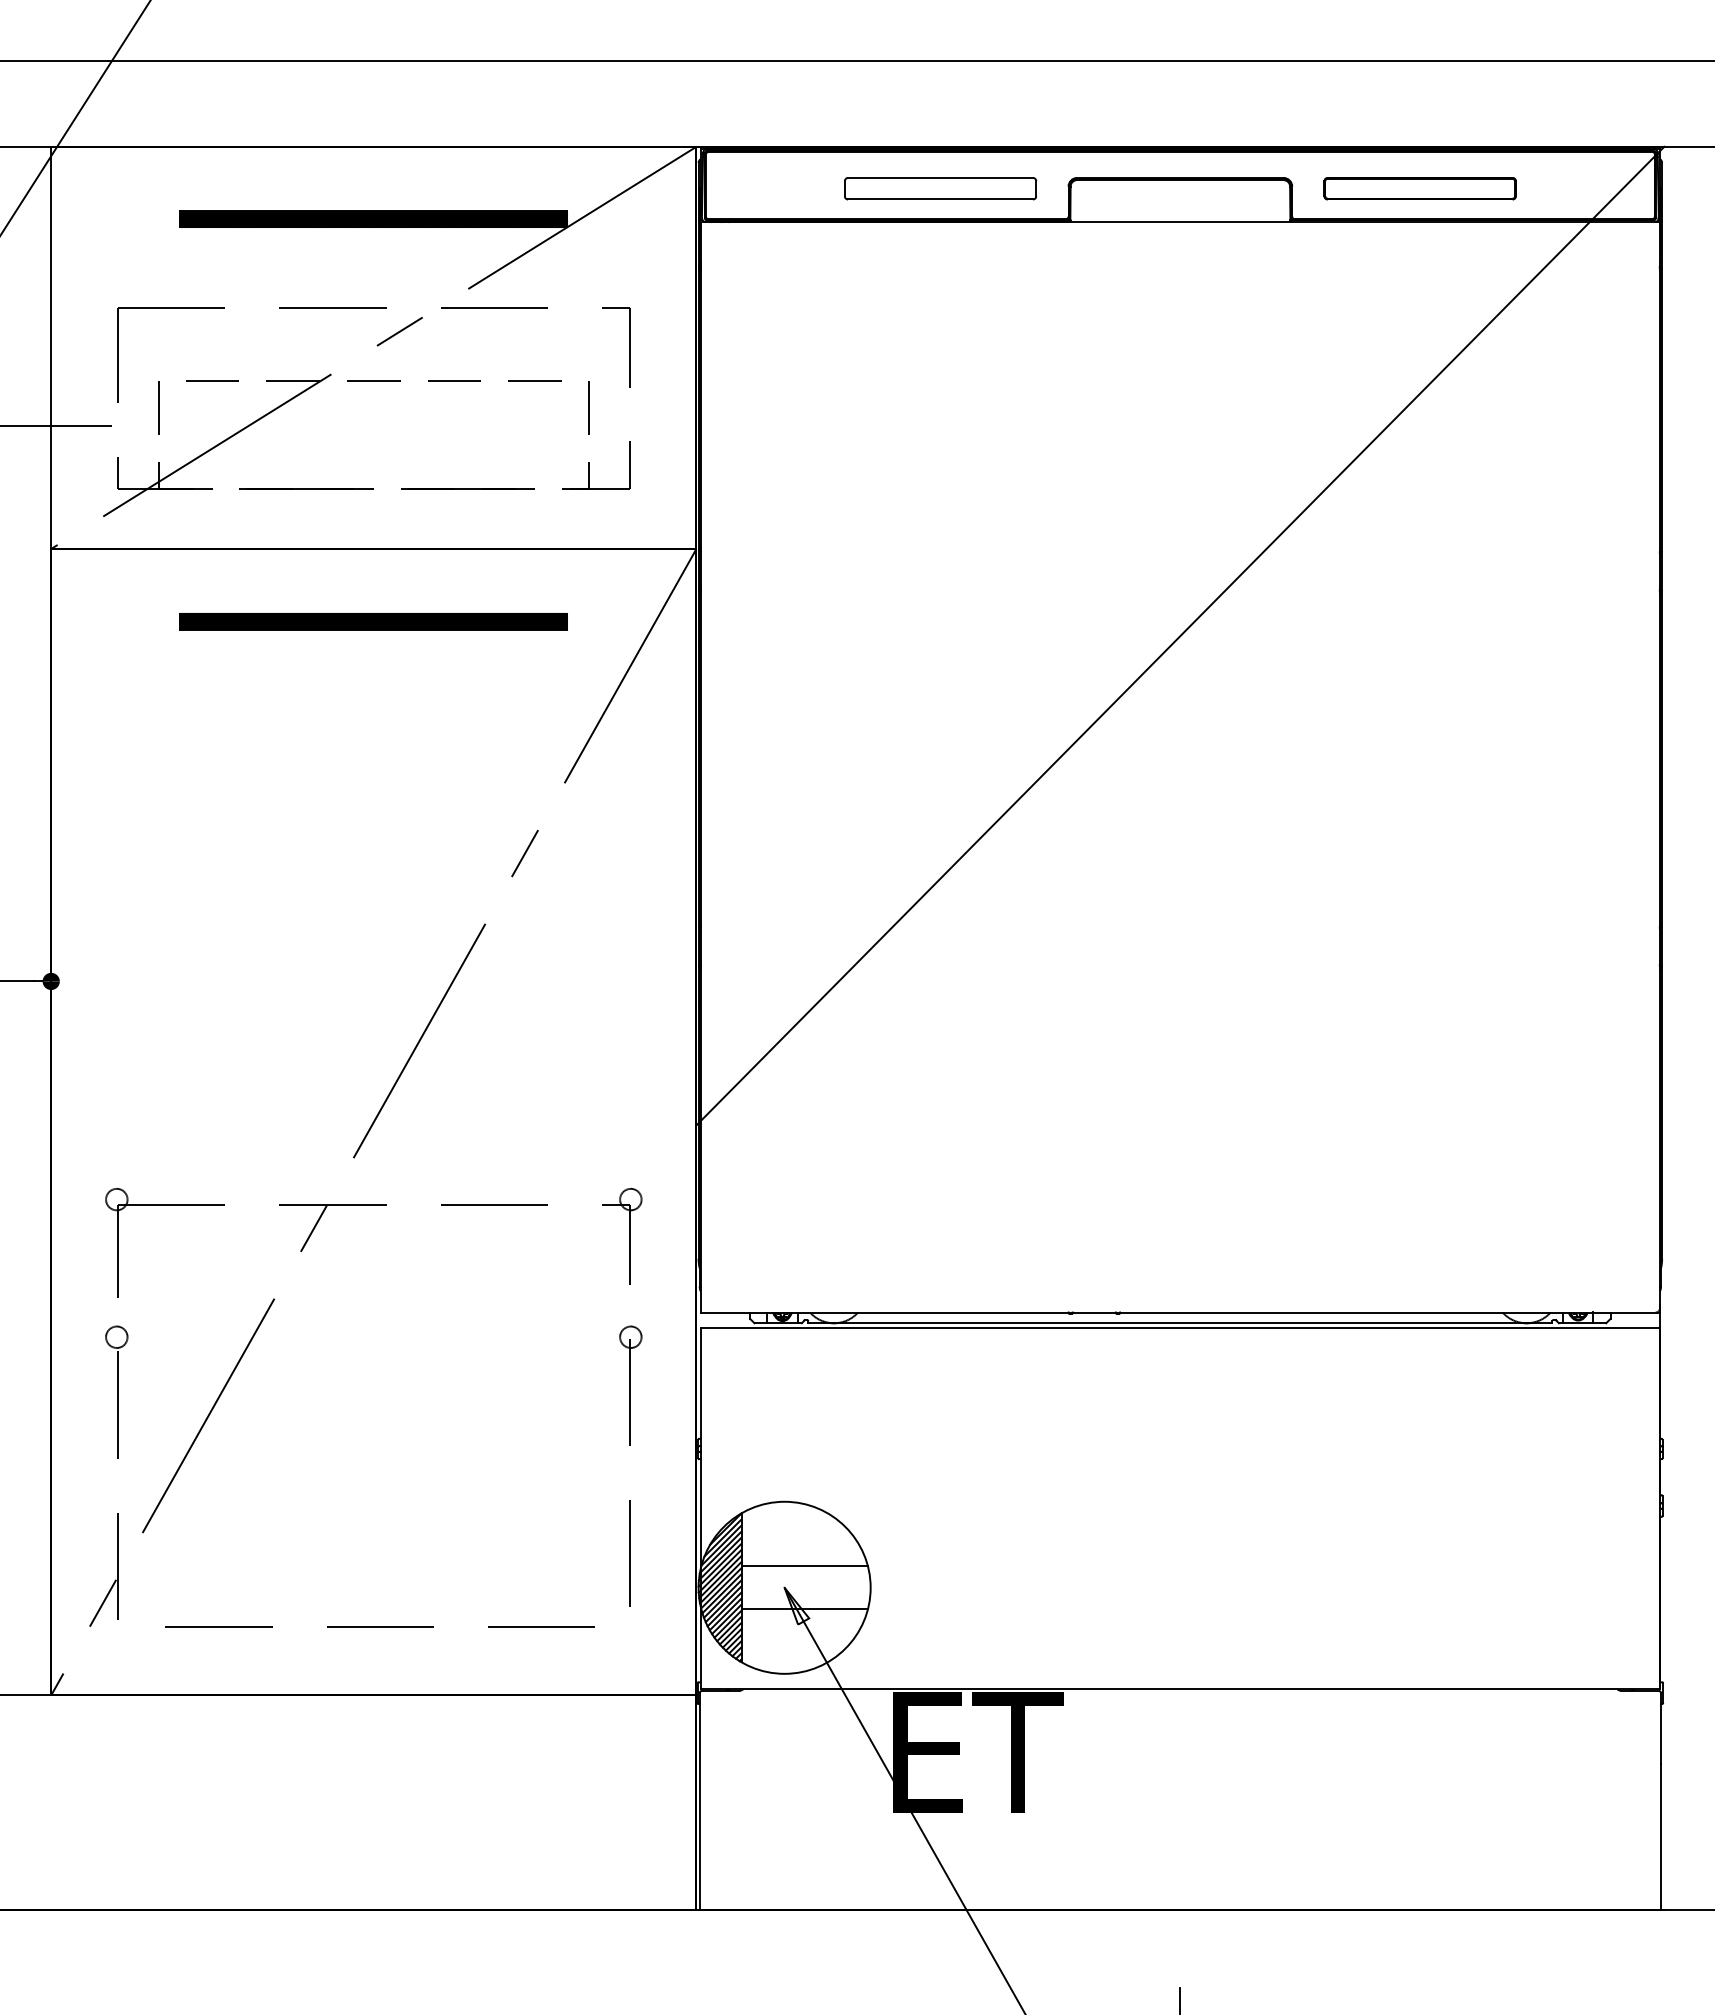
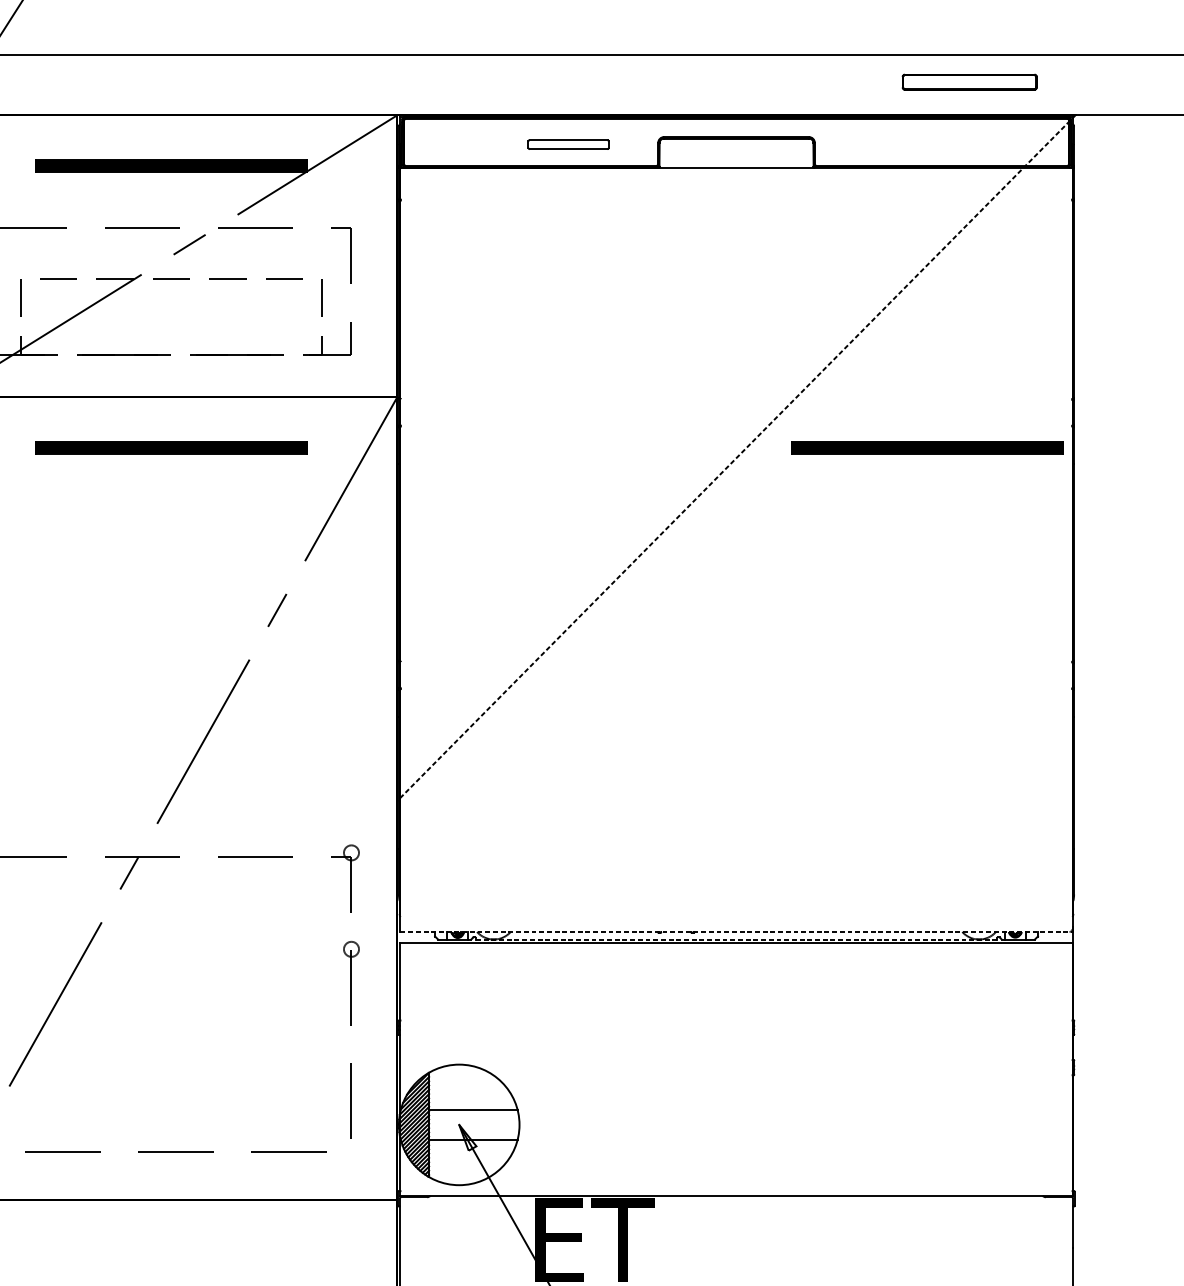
part: (940, 188) -> (568, 144), size x0.6
part: (1419, 188) -> (969, 82), moved
part: (1452, 621) -> (927, 447), added
line: (1180, 636) -> (736, 458), solid -> dashed
line: (1180, 1312) -> (736, 932), solid -> dashed
line: (1179, 1323) -> (735, 939), solid -> dashed

